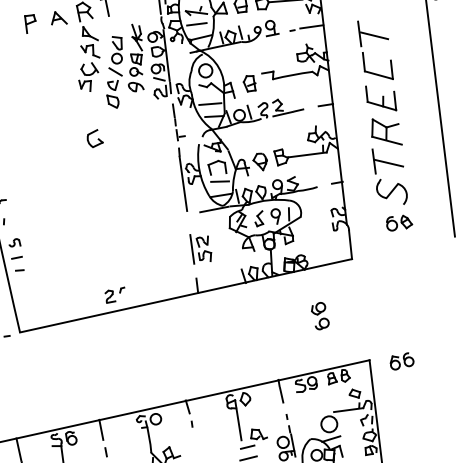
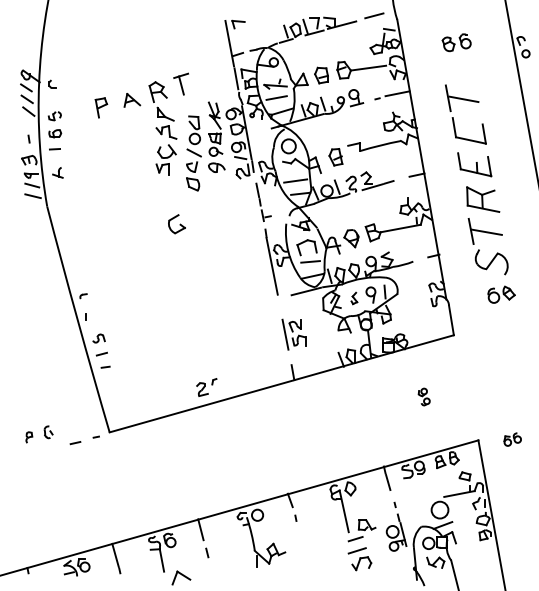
part: (259, 218) -> (354, 298), size x0.7
part: (320, 315) -> (424, 396), size x0.6
part: (401, 361) -> (512, 439), size x0.7

